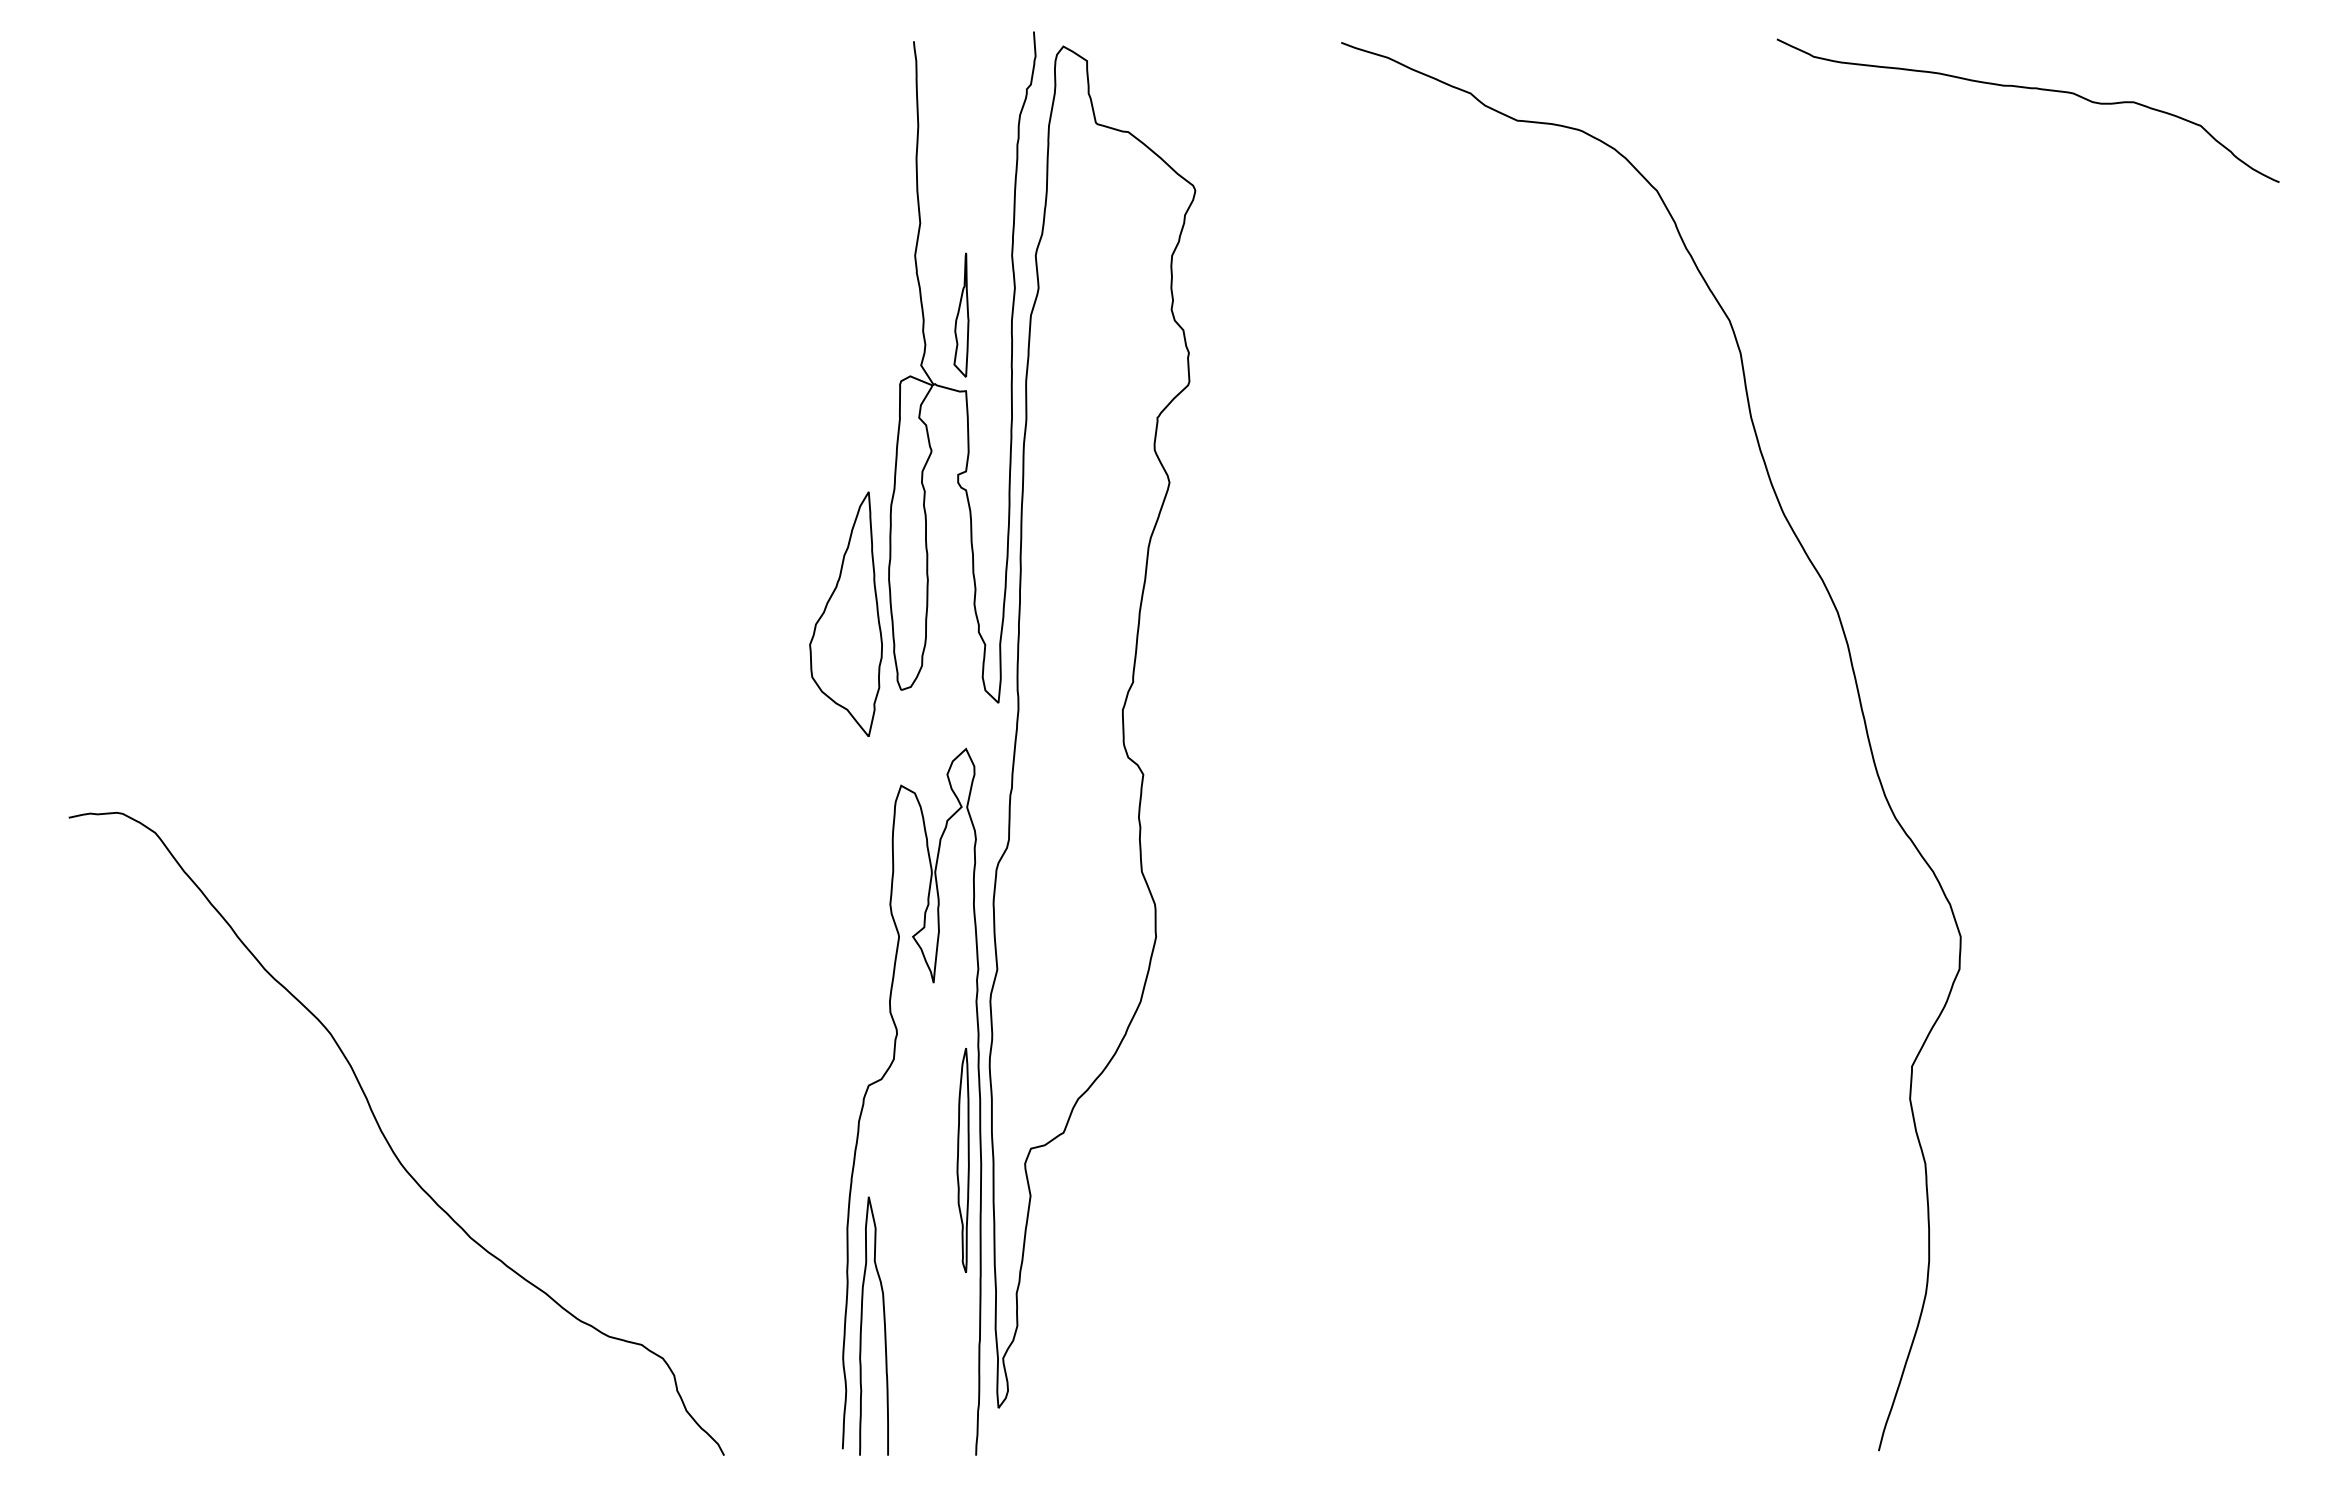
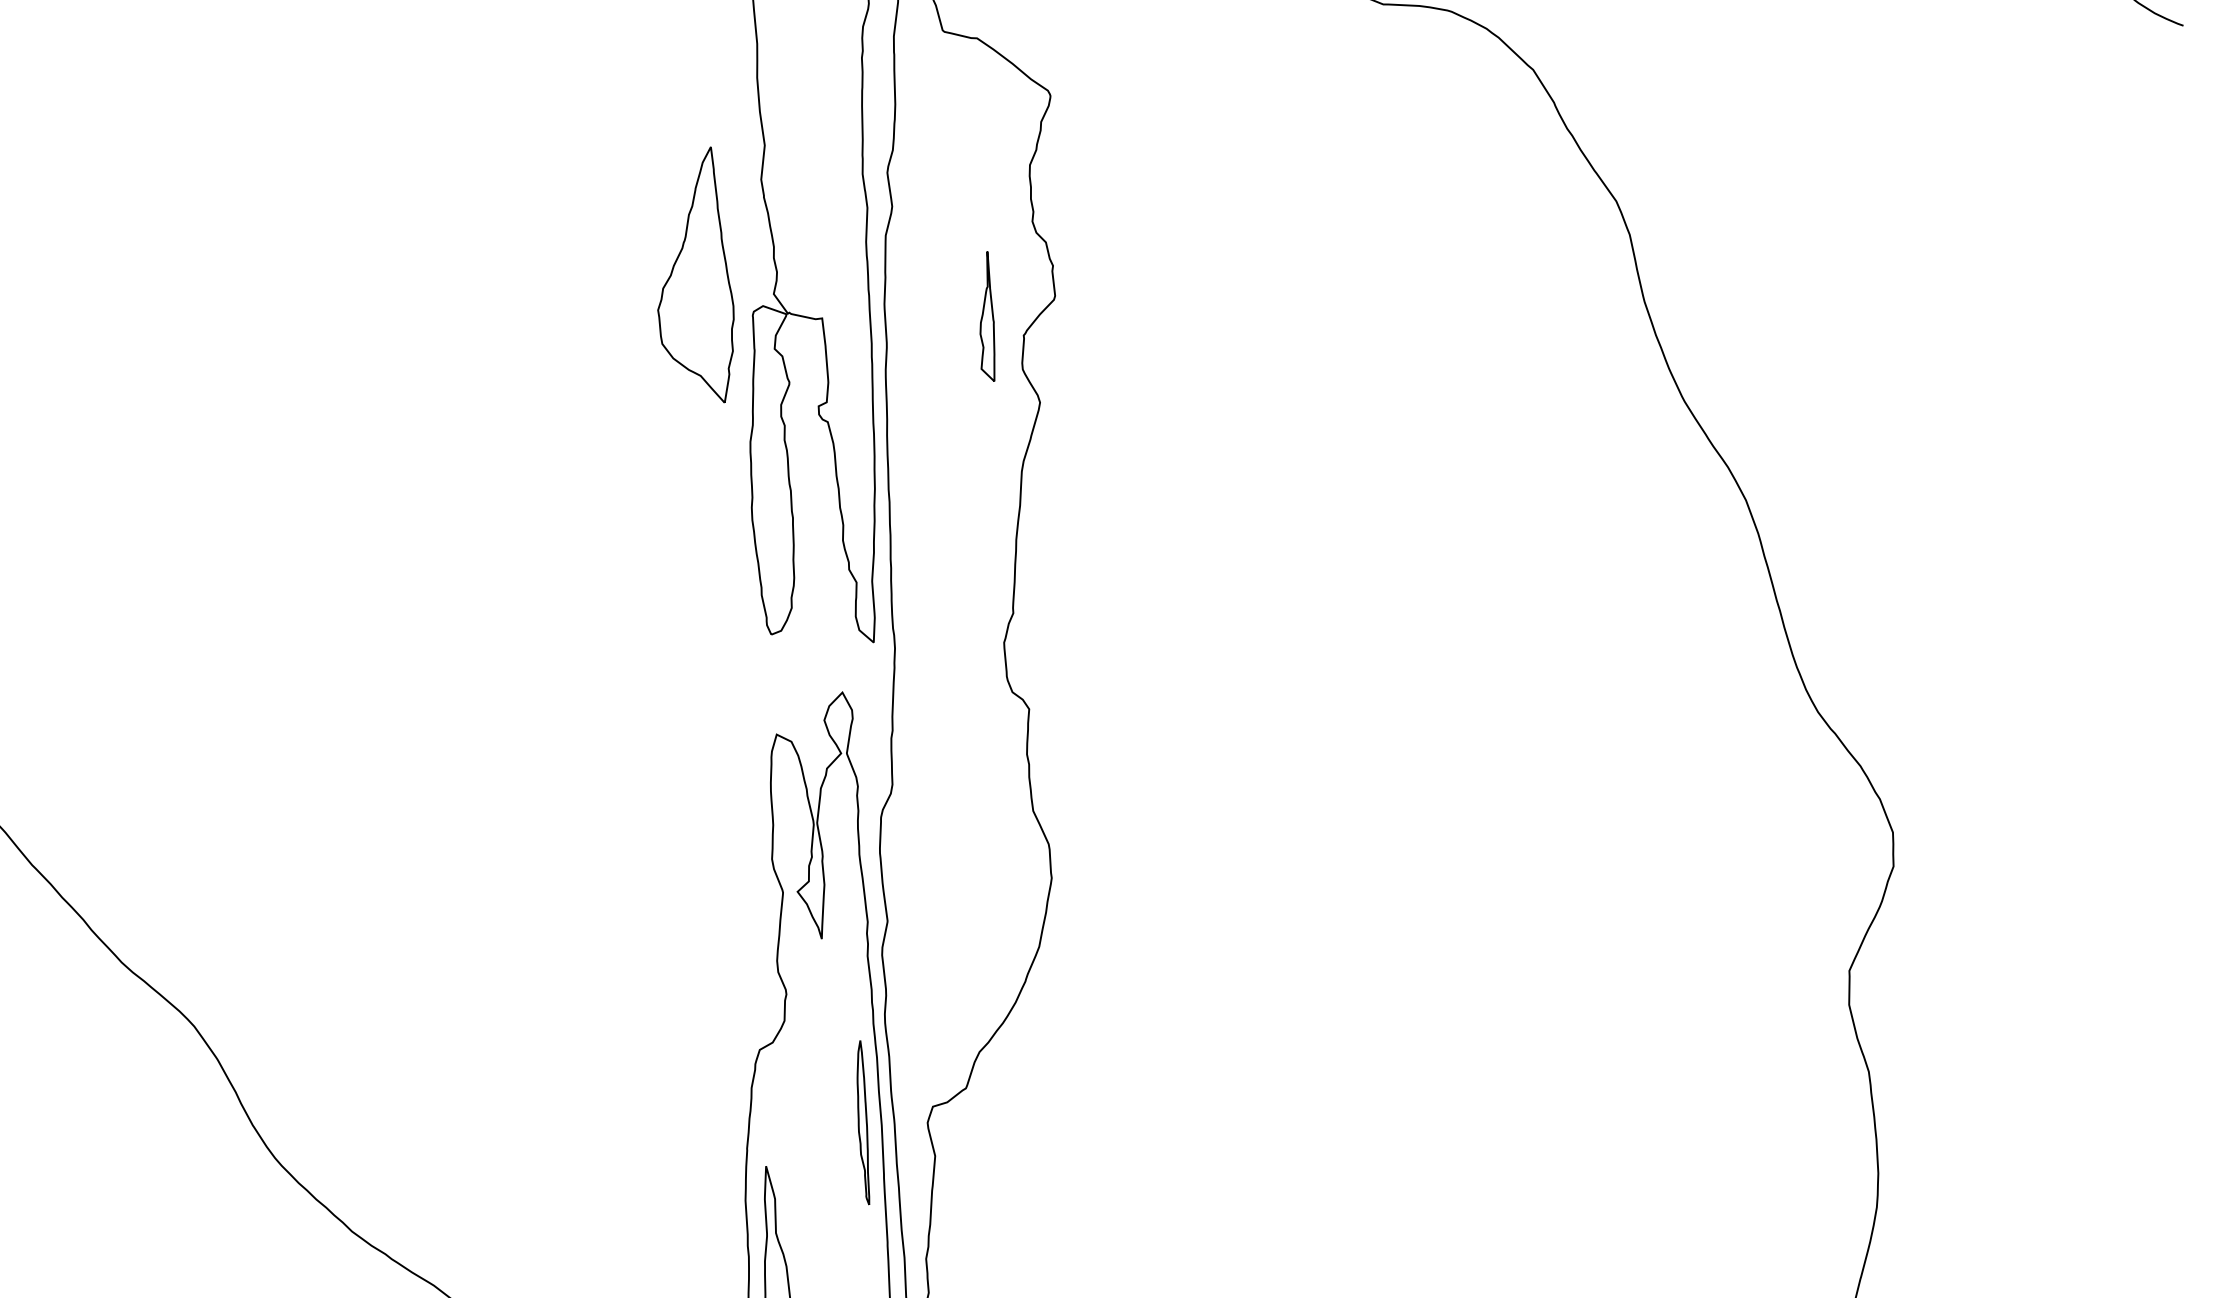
part: (961, 314) -> (986, 316), moved
part: (845, 613) -> (693, 275), moved
part: (962, 1160) -> (862, 1122), size x0.7

